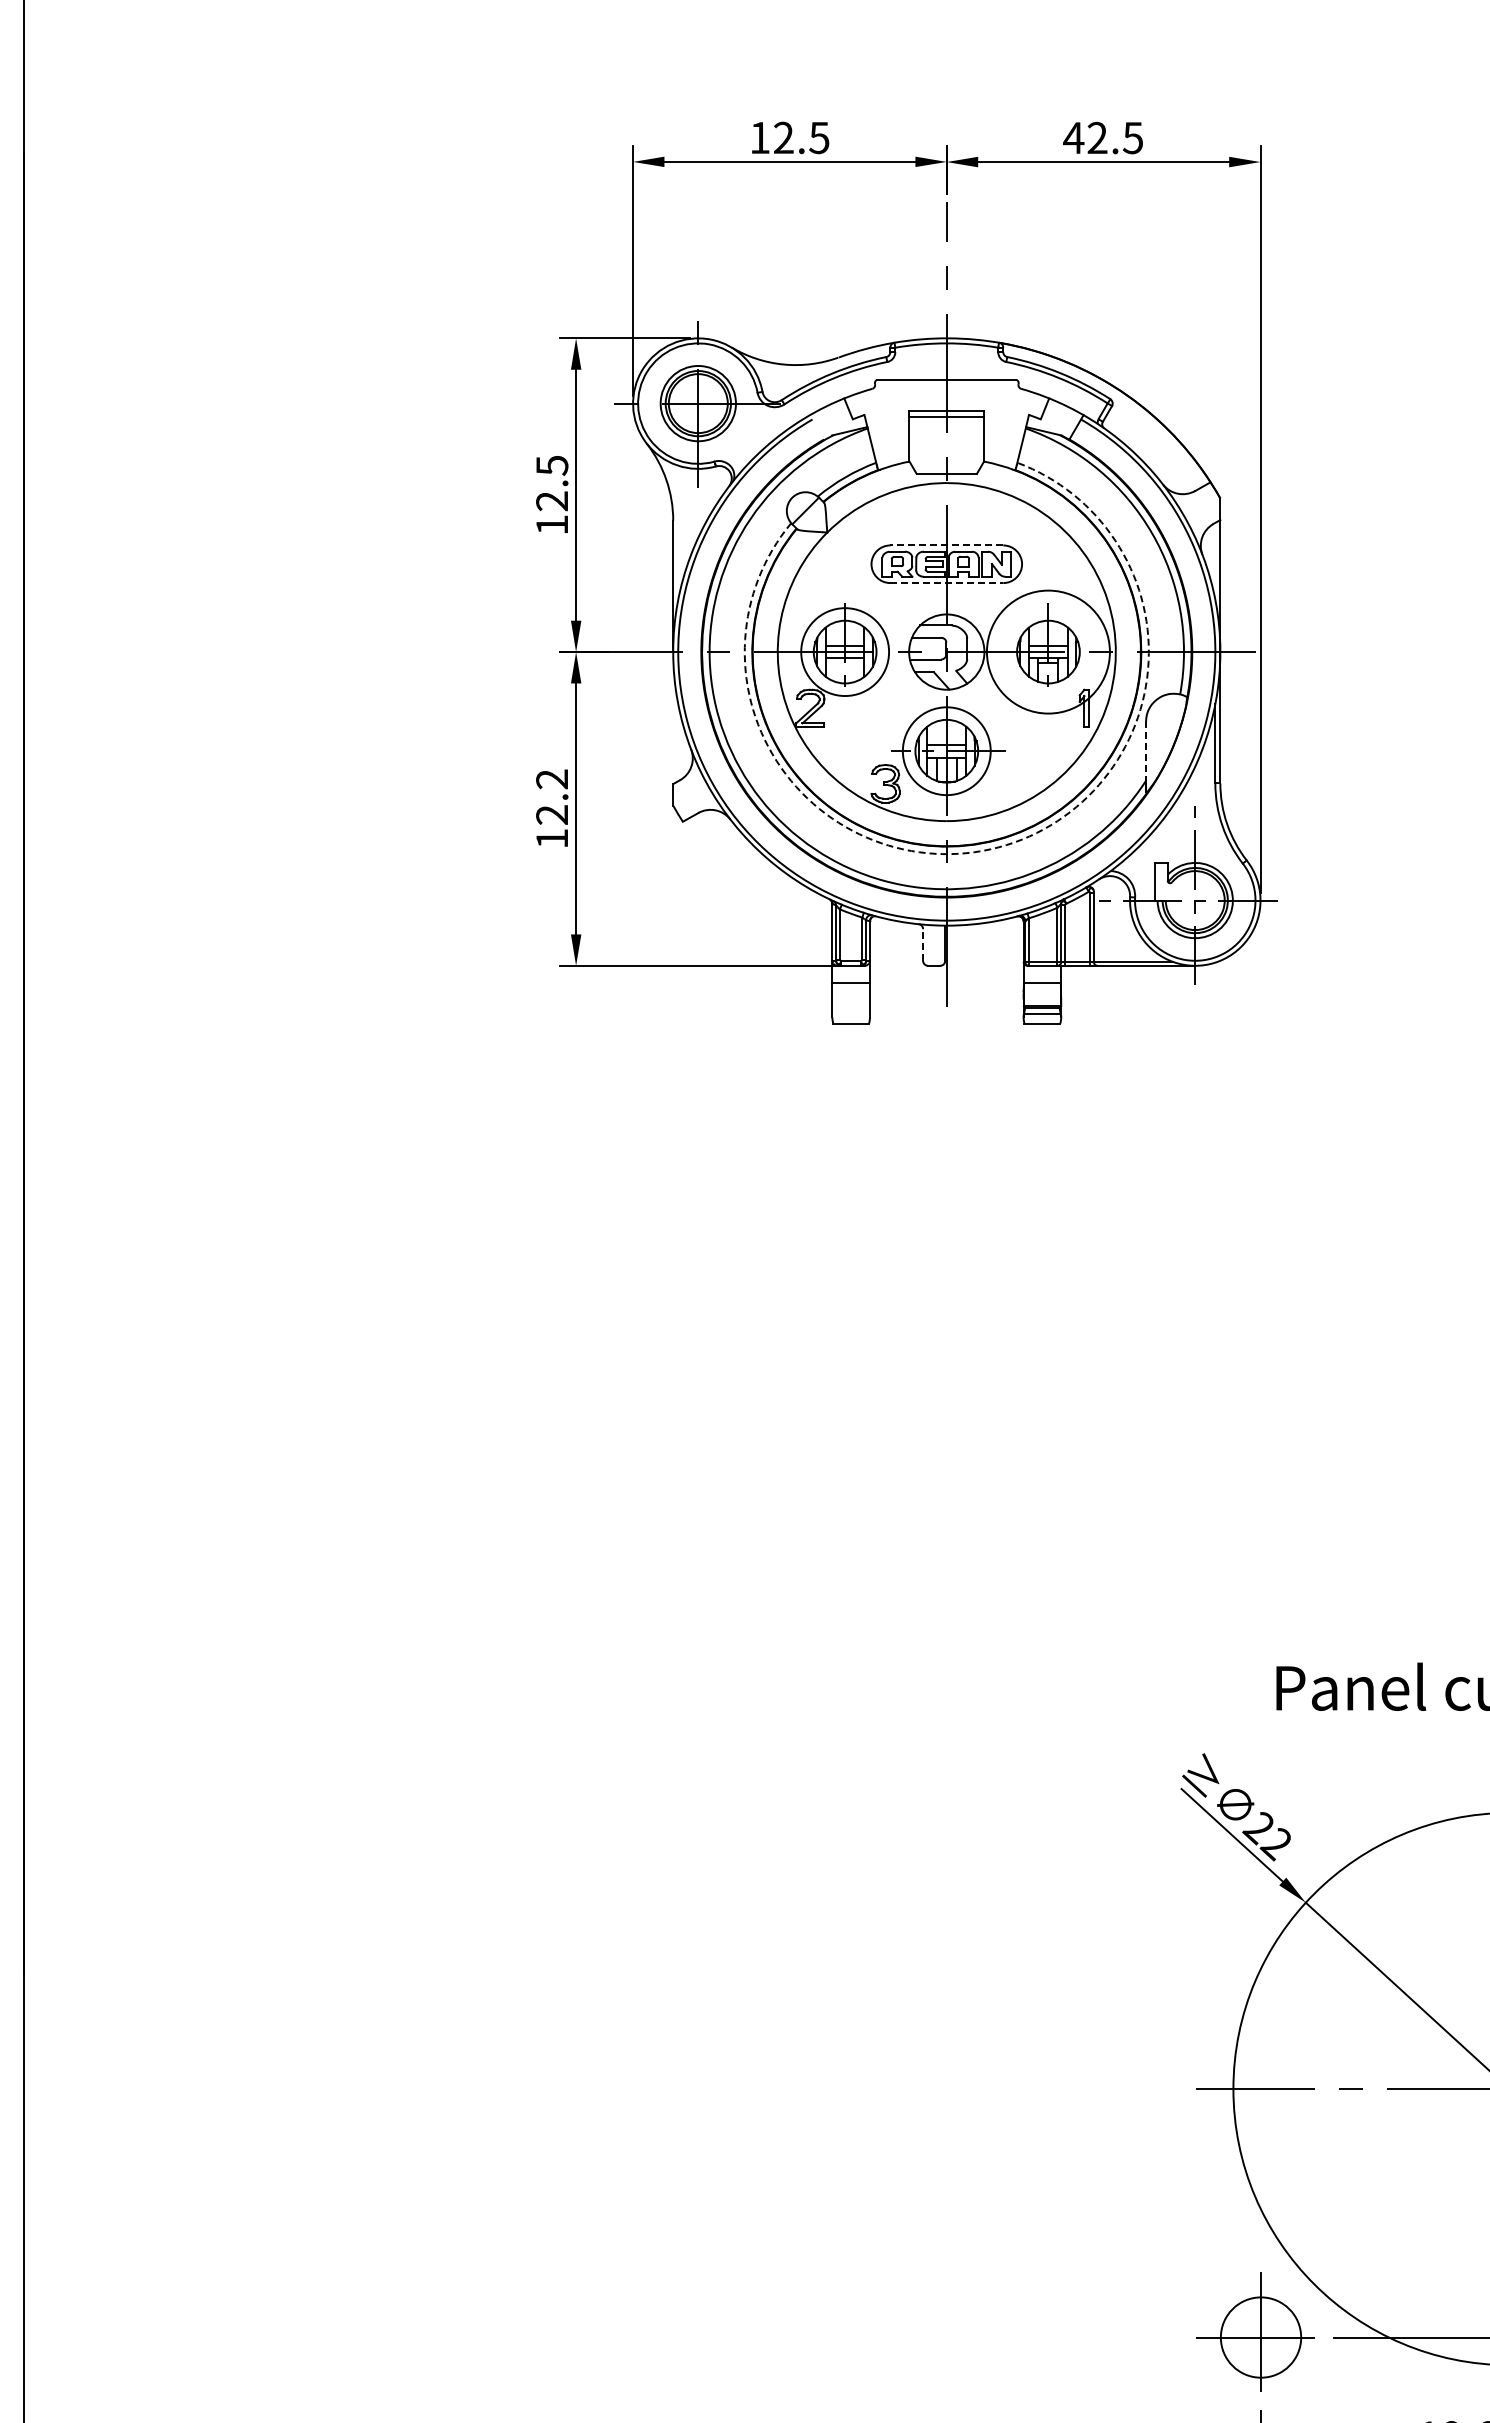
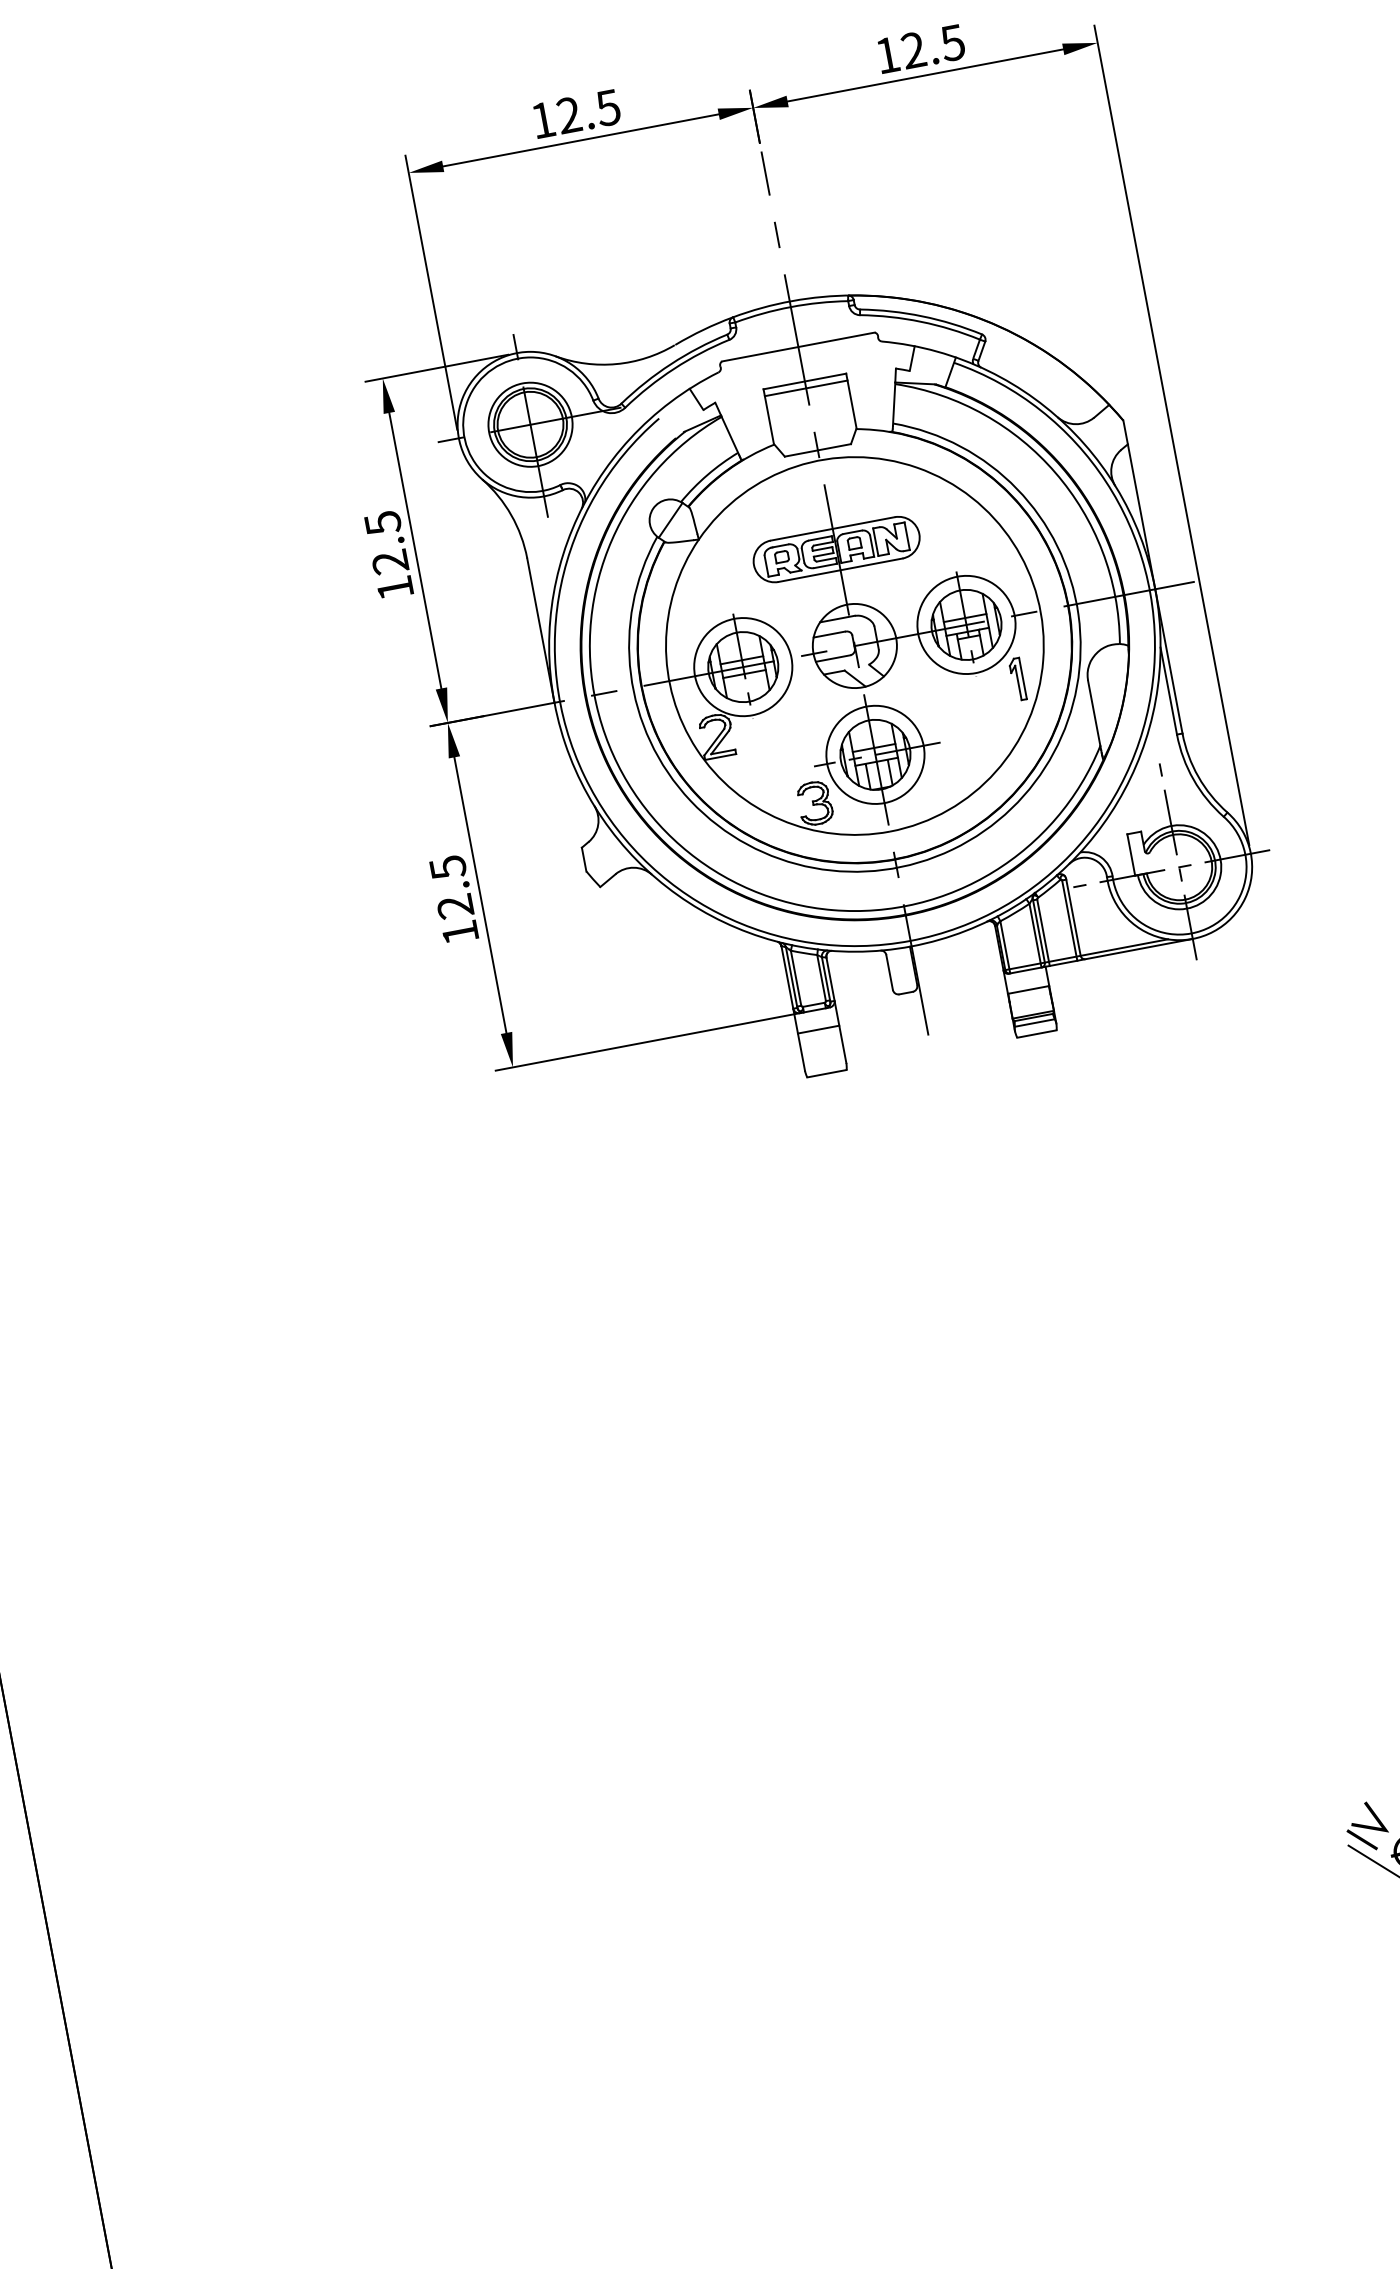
text: (1073, 137) -> (887, 54), 42.5 -> 12.5
line: (946, 545) -> (832, 529), dashed -> solid
line: (947, 583) -> (841, 570), dashed -> solid
circle: (1048, 652) -> (966, 625), size x0.71
line: (1146, 751) -> (1094, 713), dashed -> solid
text: (552, 779) -> (448, 867), 12.2 -> 12.5
arc: (998, 847) -> (952, 849), dashed -> solid
line: (923, 944) -> (889, 971), dashed -> solid

